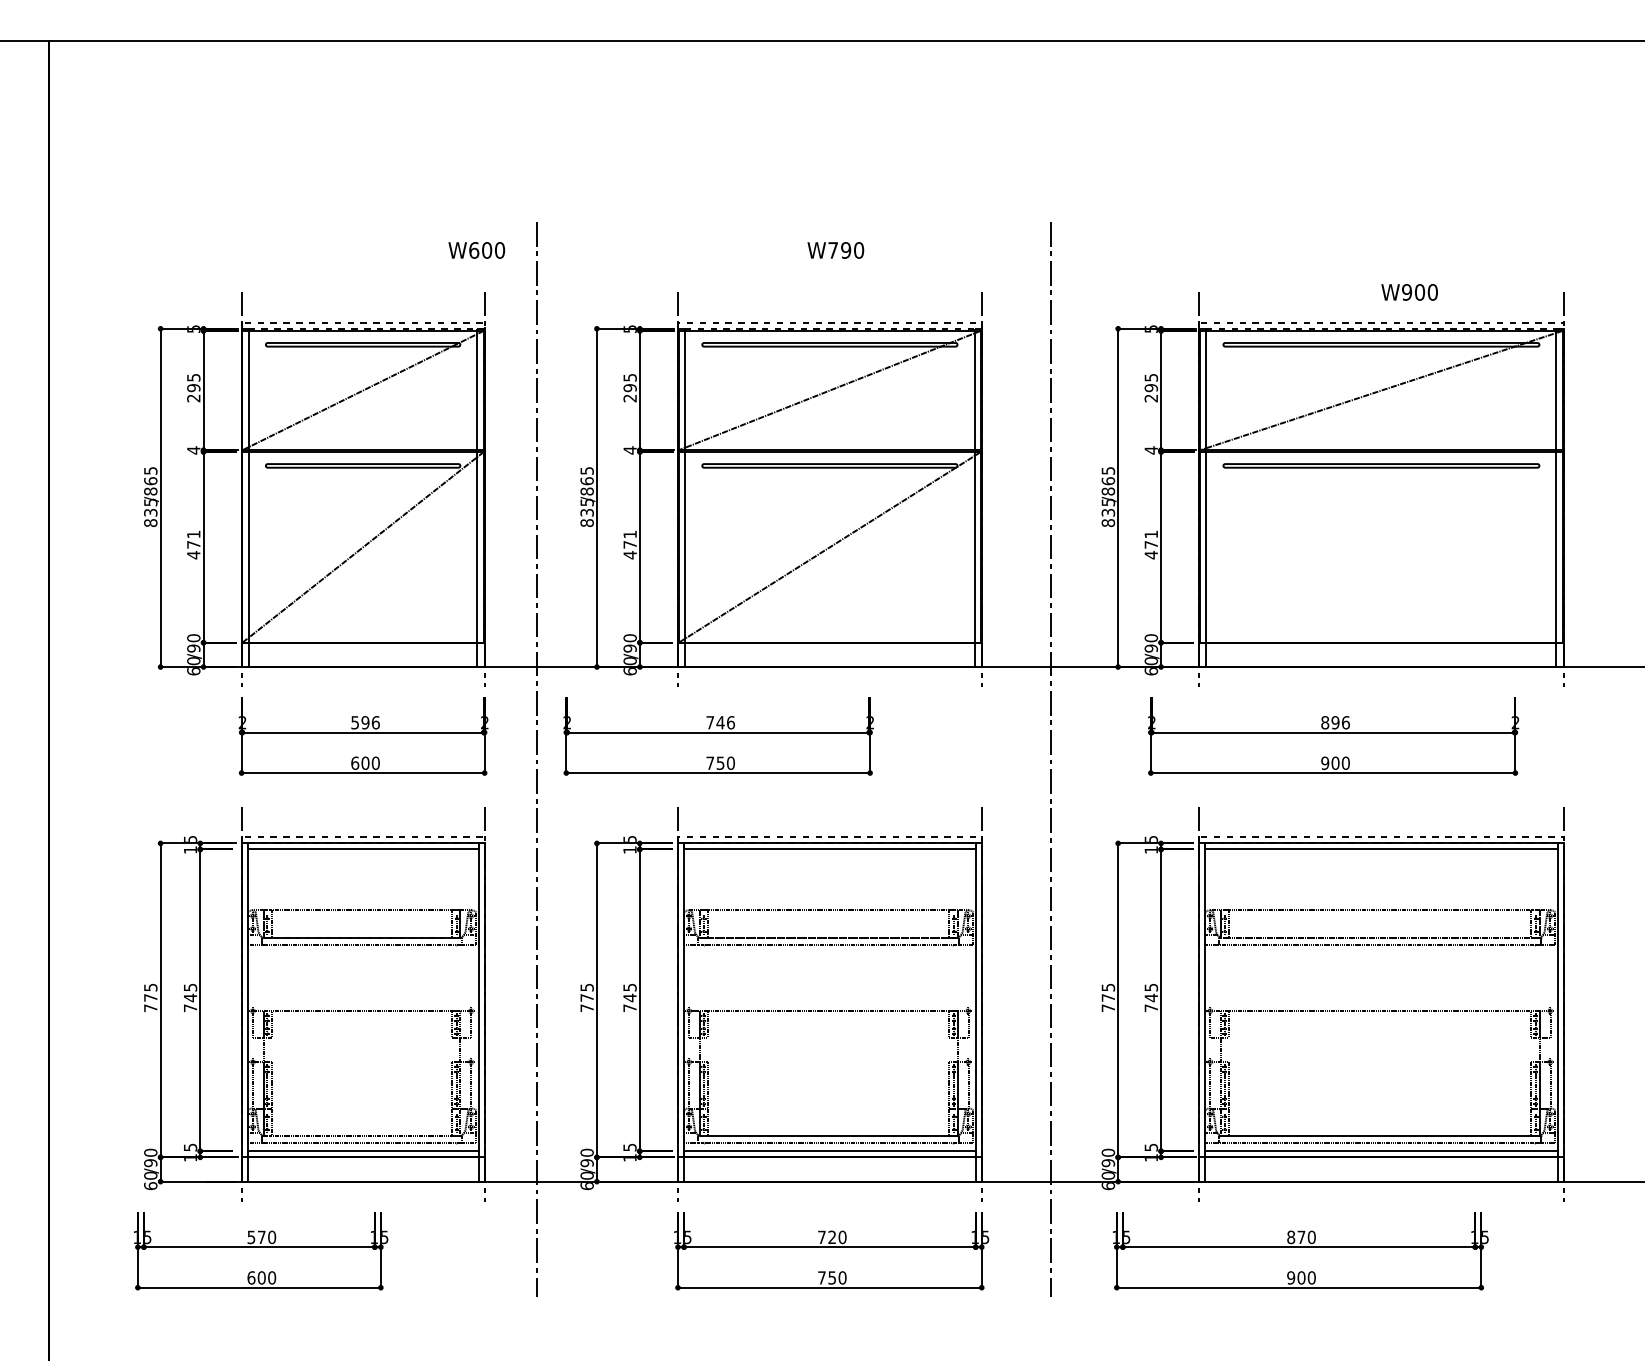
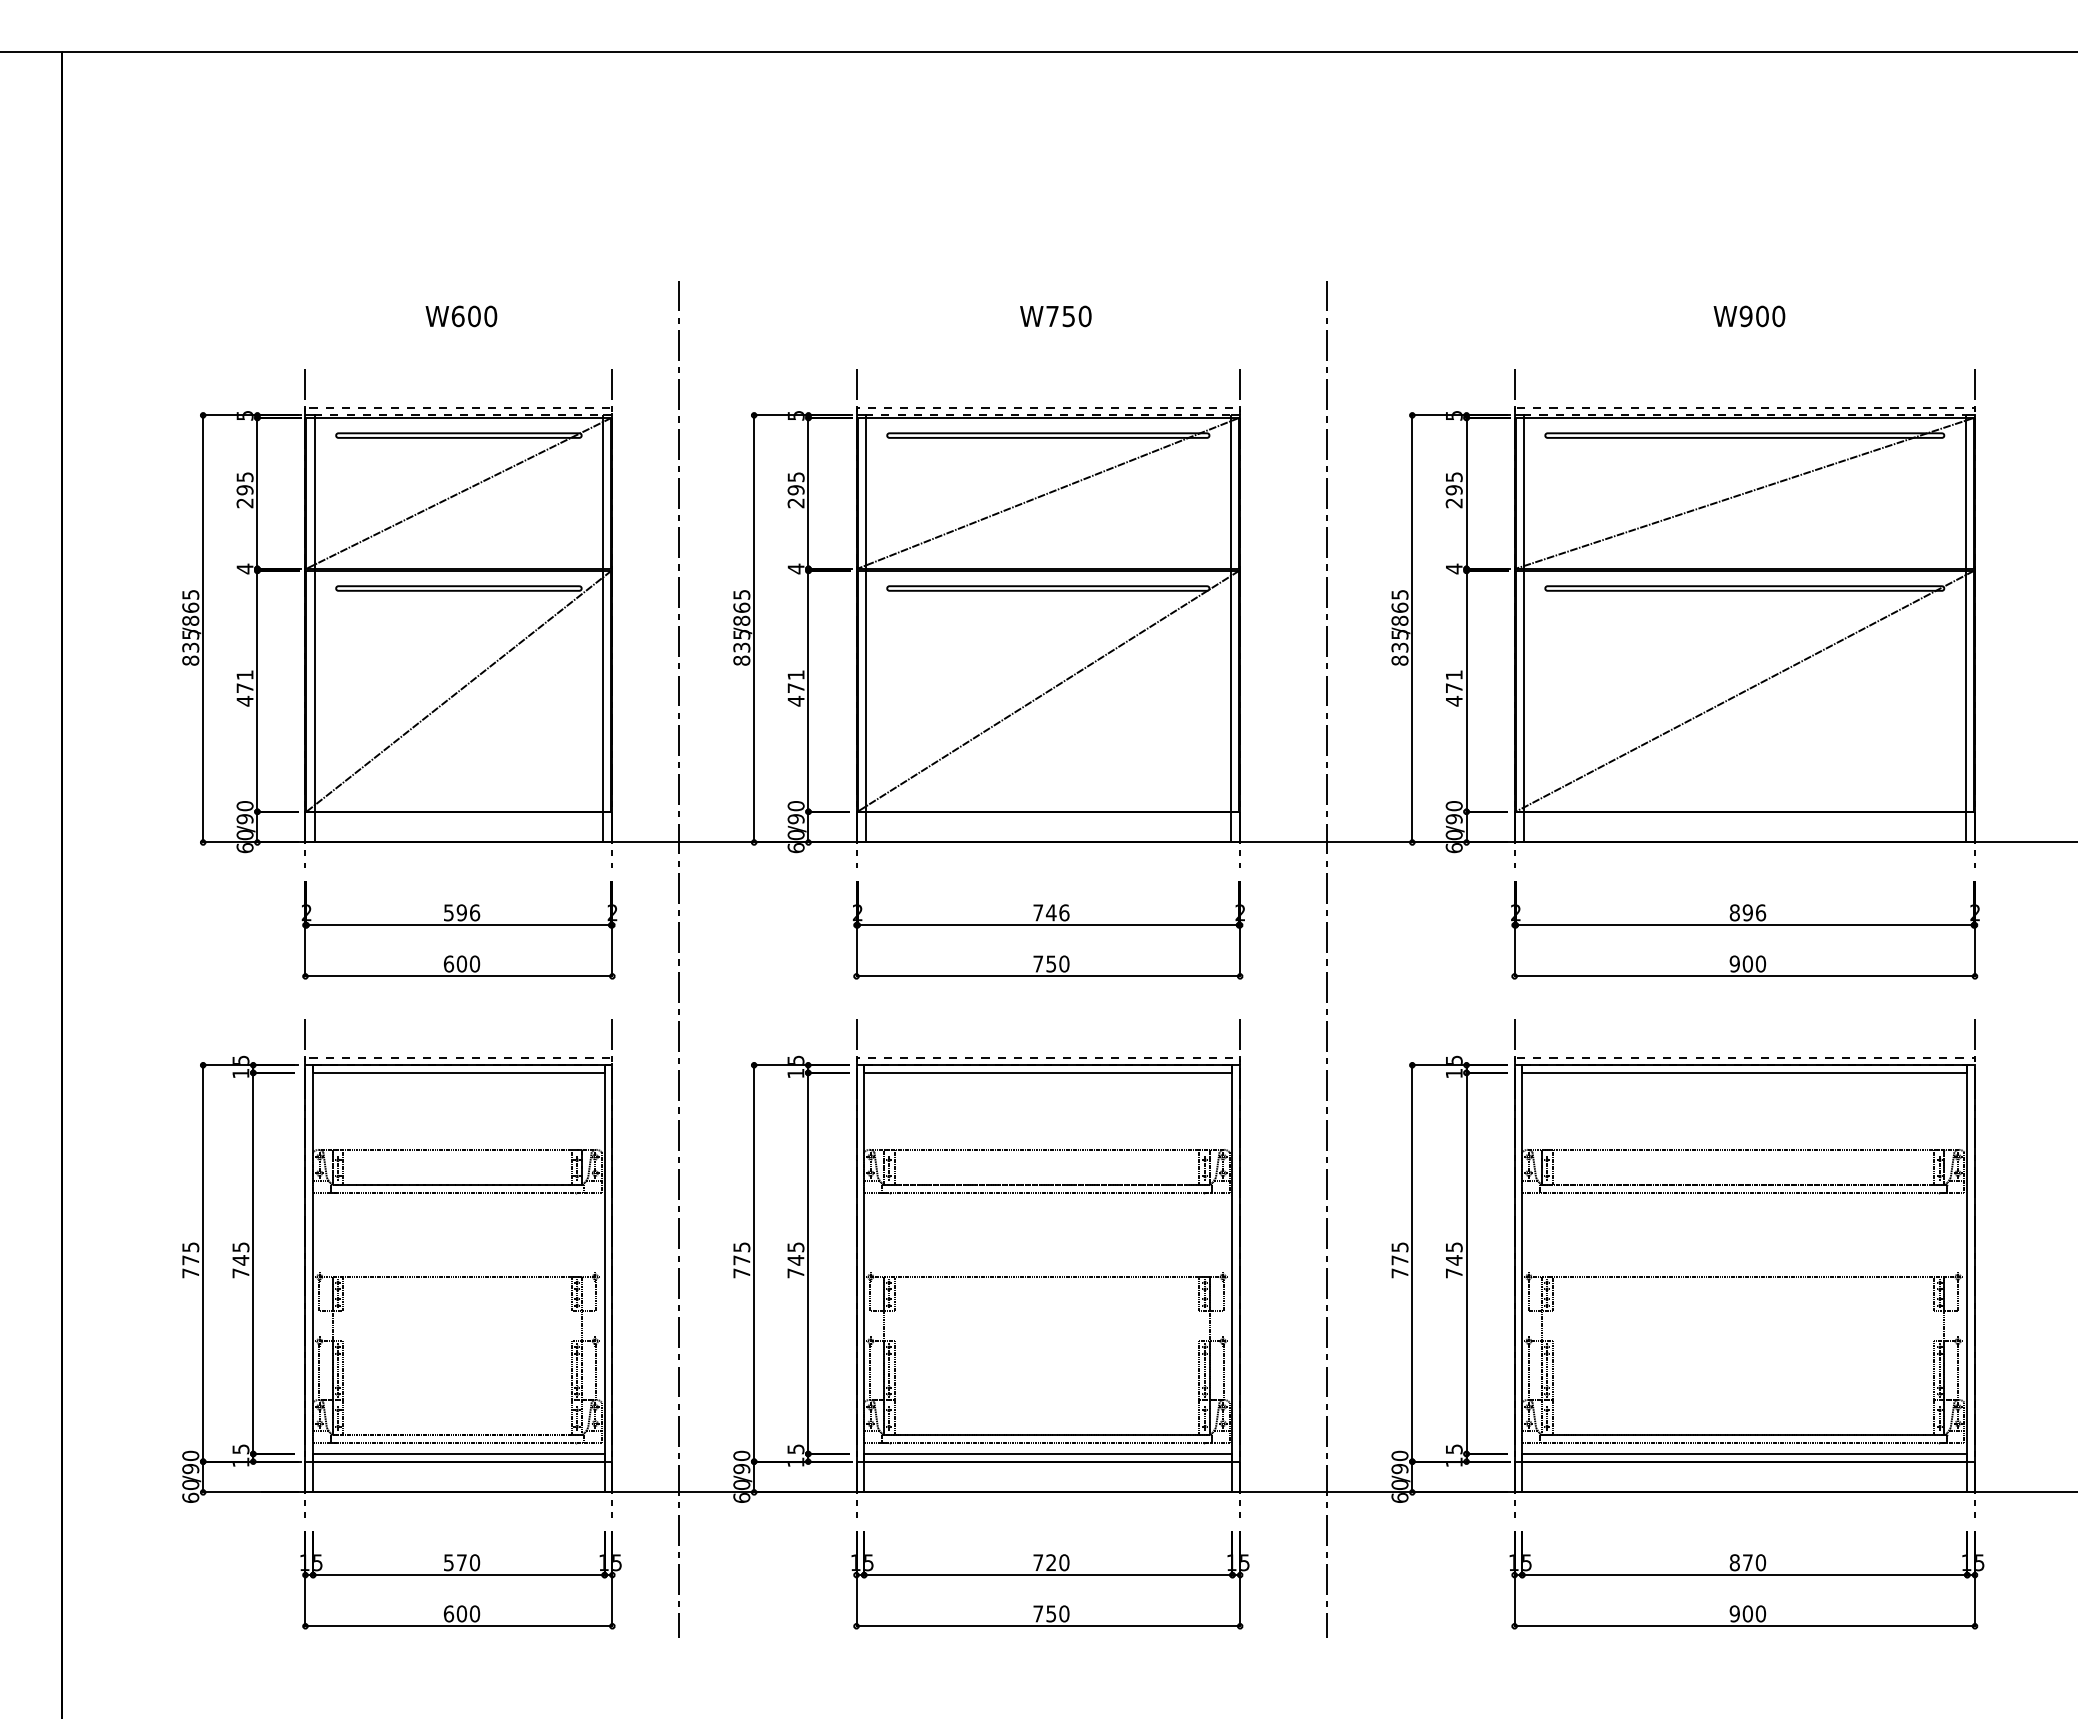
text: (845, 249) -> (1068, 315), W790 -> W750
text: (476, 250) -> (461, 316), moved
text: (1409, 292) -> (1749, 316), moved
line: (1381, 546) -> (1744, 690), added
part: (718, 736) -> (1048, 930), moved
part: (1333, 736) -> (1745, 930), moved
part: (260, 1251) -> (460, 1580), moved
part: (1300, 1251) -> (1746, 1580), moved

